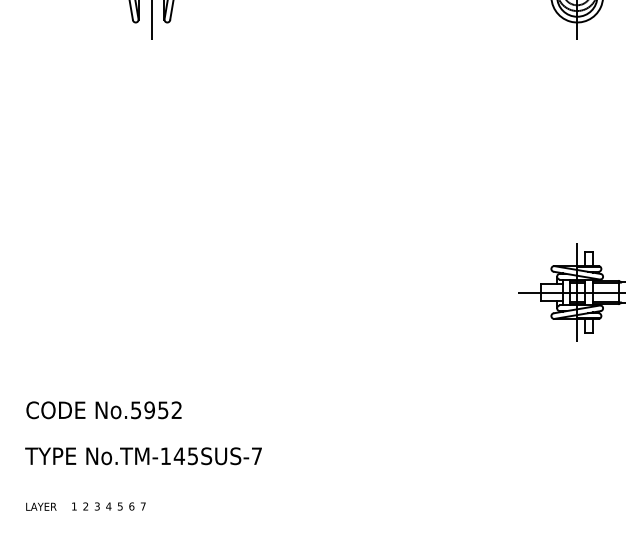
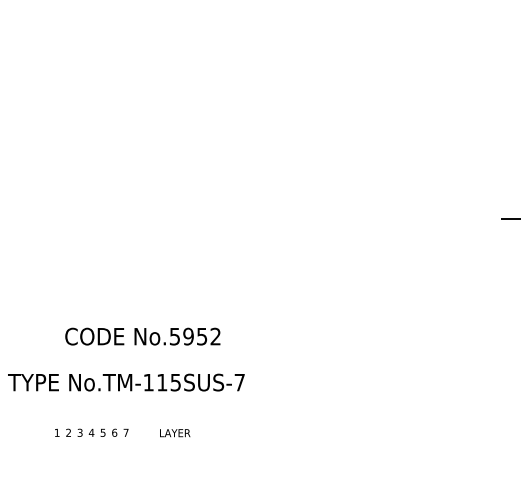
text: (103, 410) -> (142, 336), moved
text: (178, 455) -> (161, 381), No.TM-145SUS-7 -> No.TM-115SUS-7
text: (41, 506) -> (175, 432), moved

